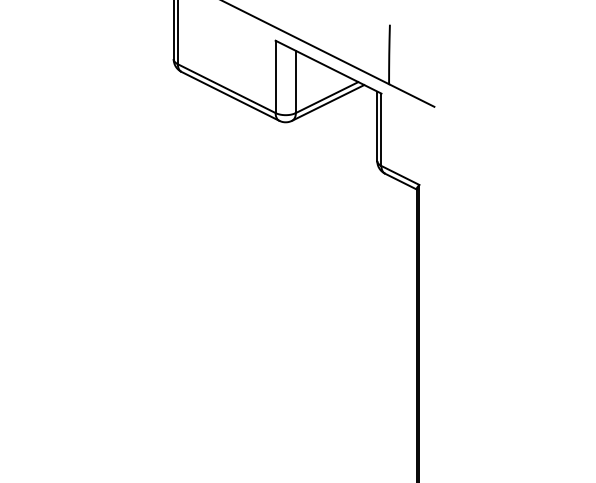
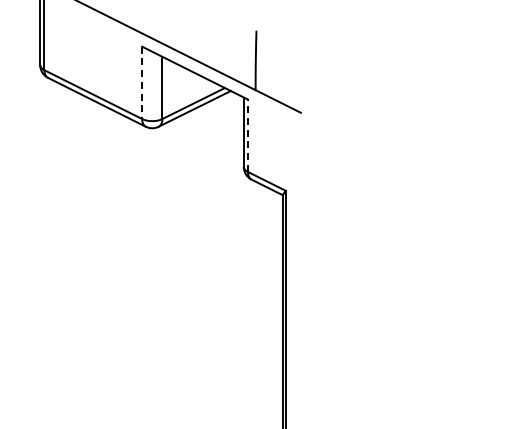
line: (275, 77) -> (142, 83), solid -> dashed
line: (381, 129) -> (248, 135), solid -> dashed

